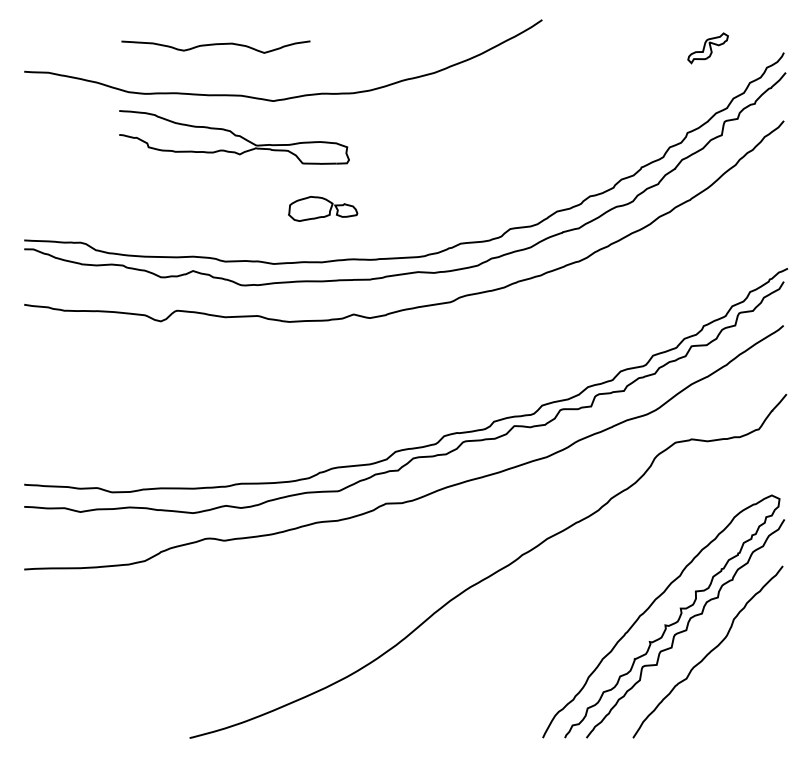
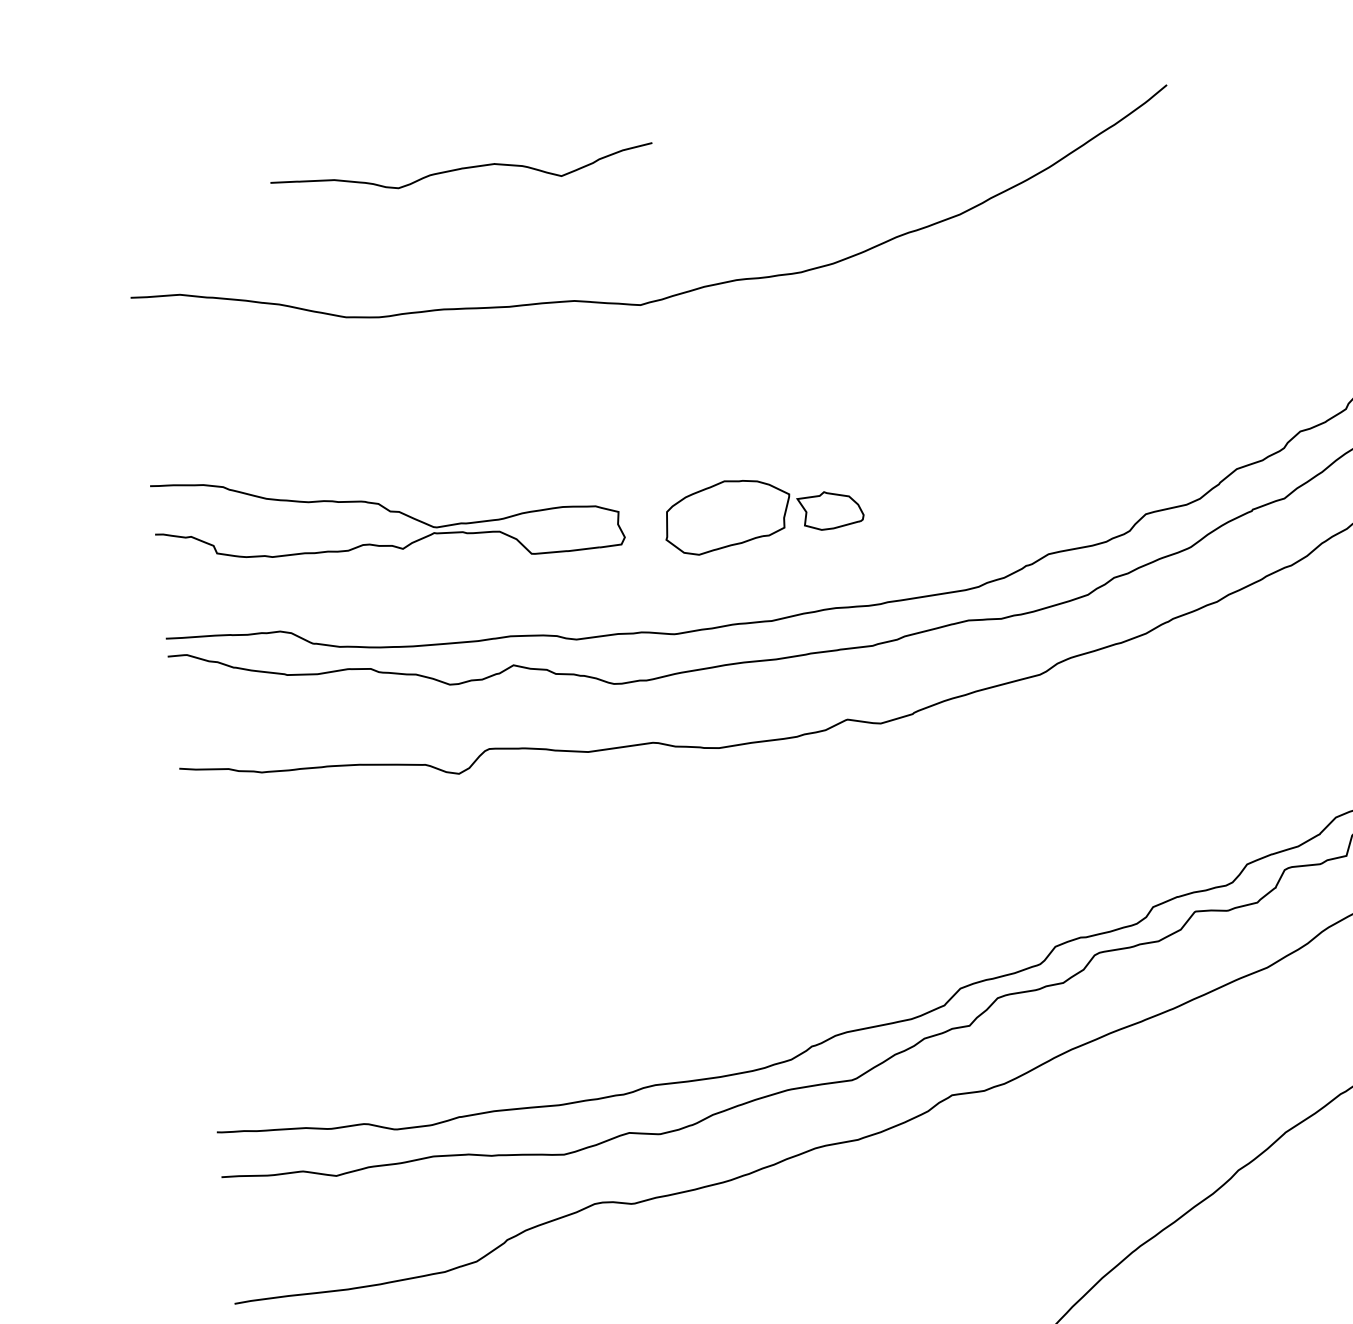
curve: (215, 45) -> (461, 171), moved
part: (234, 137) -> (388, 515), moved
part: (322, 208) -> (762, 511), size x1.43

